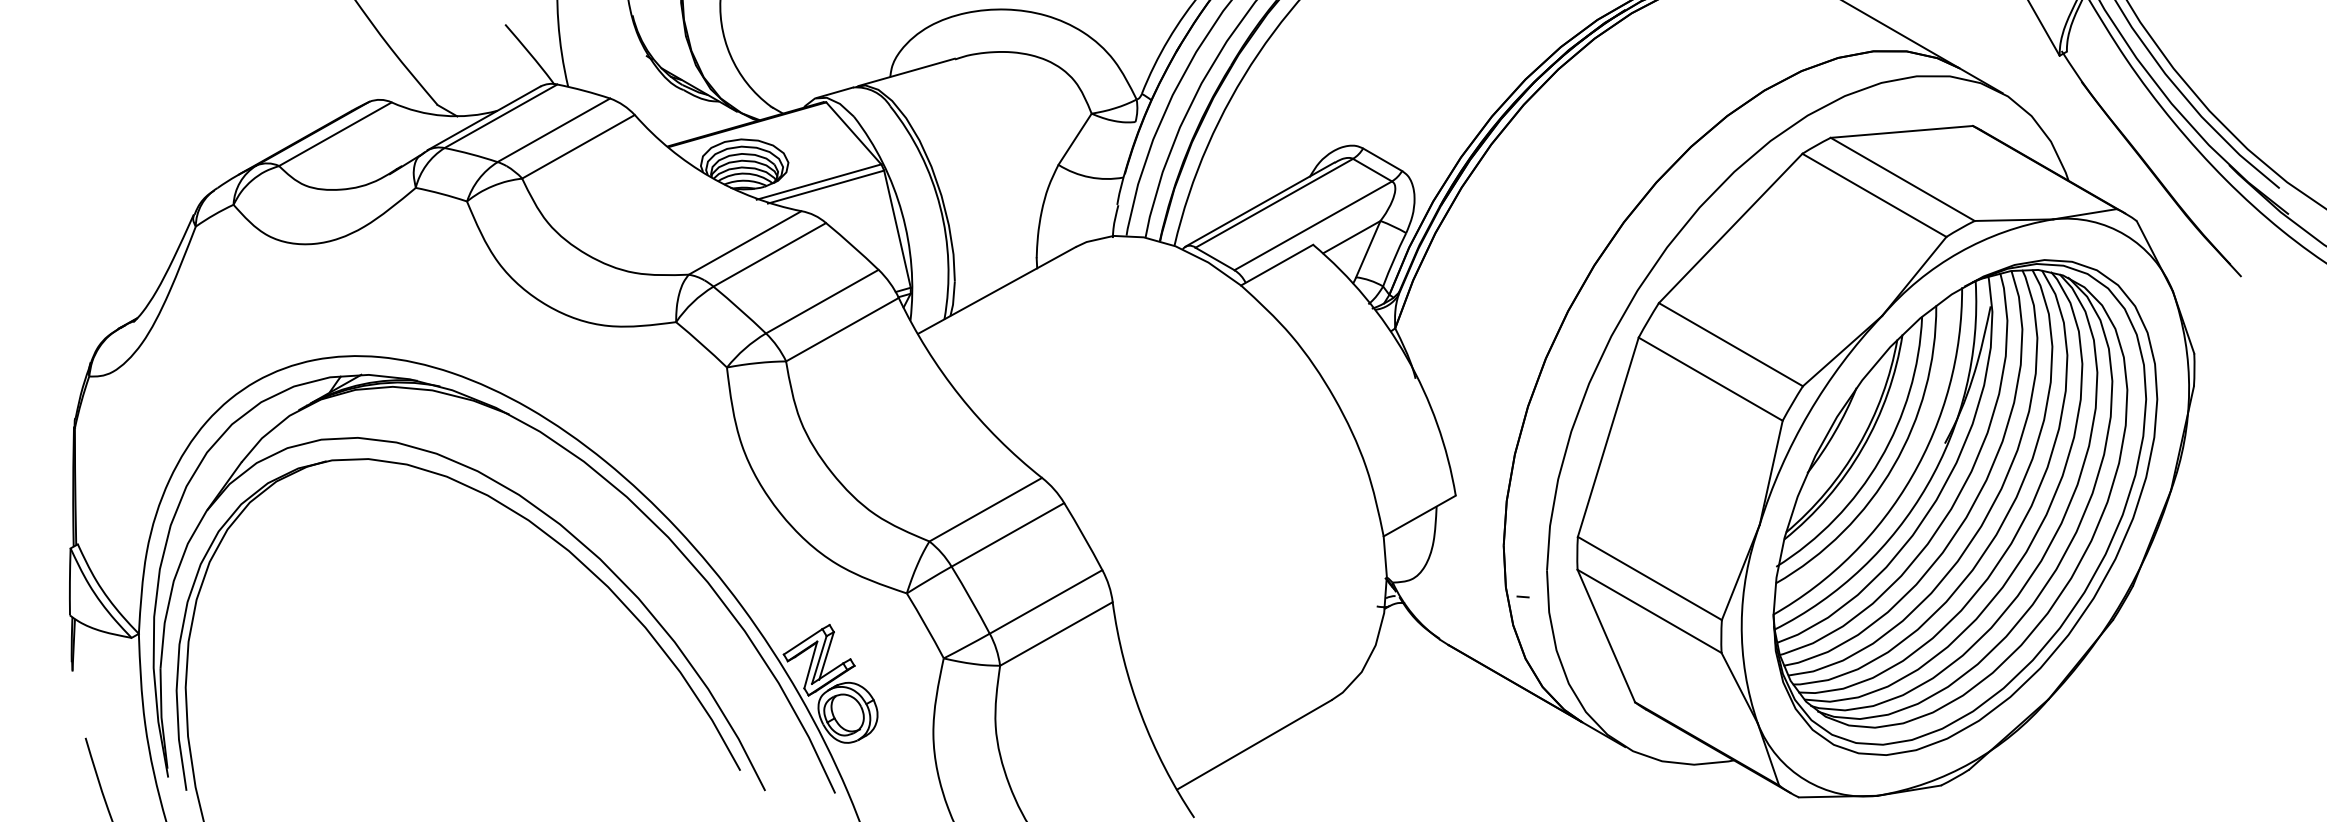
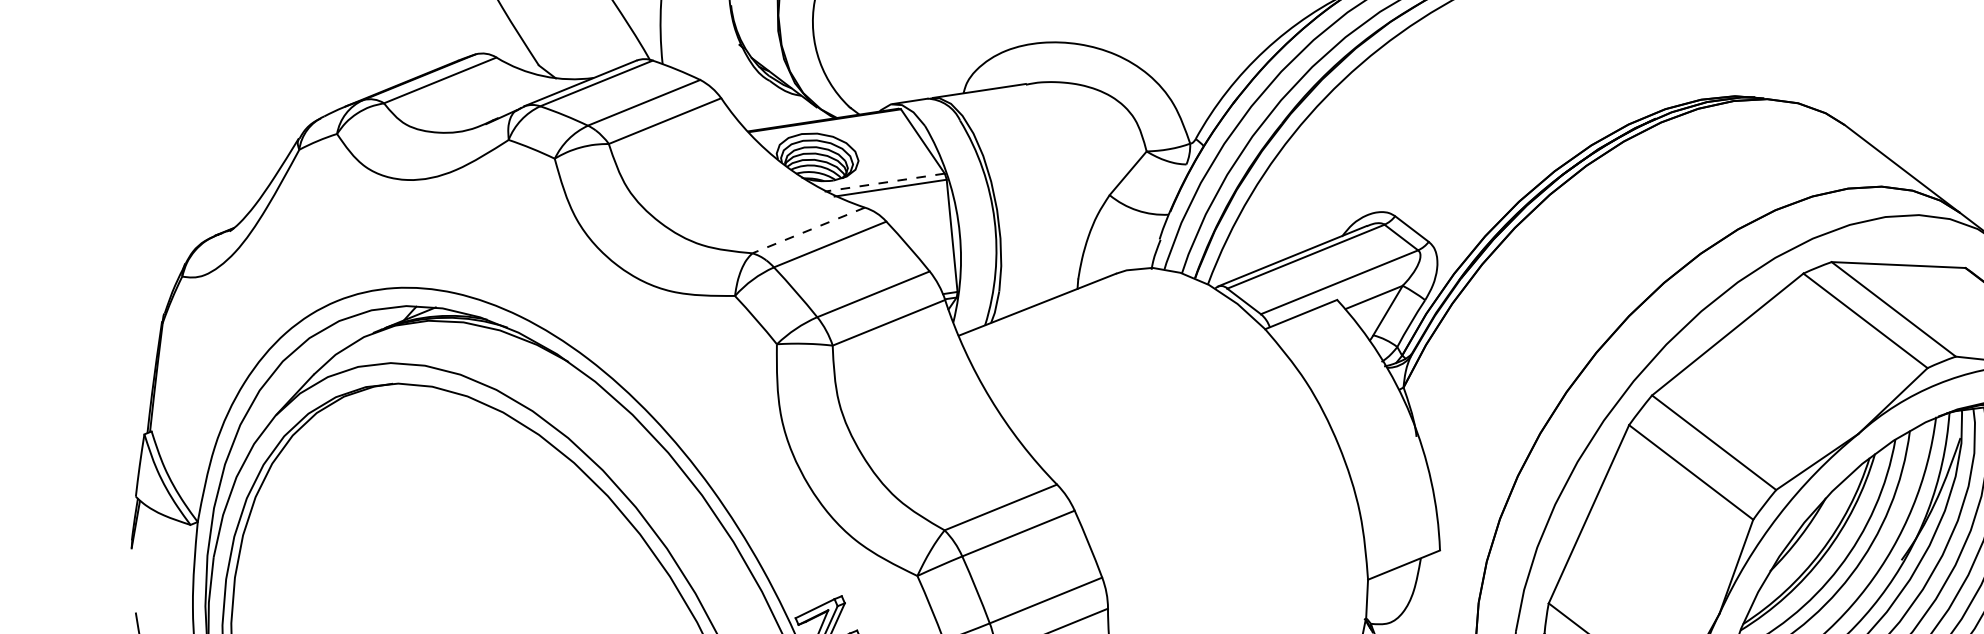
line: (819, 182) -> (885, 183), solid -> dashed
line: (745, 242) -> (809, 230), solid -> dashed

